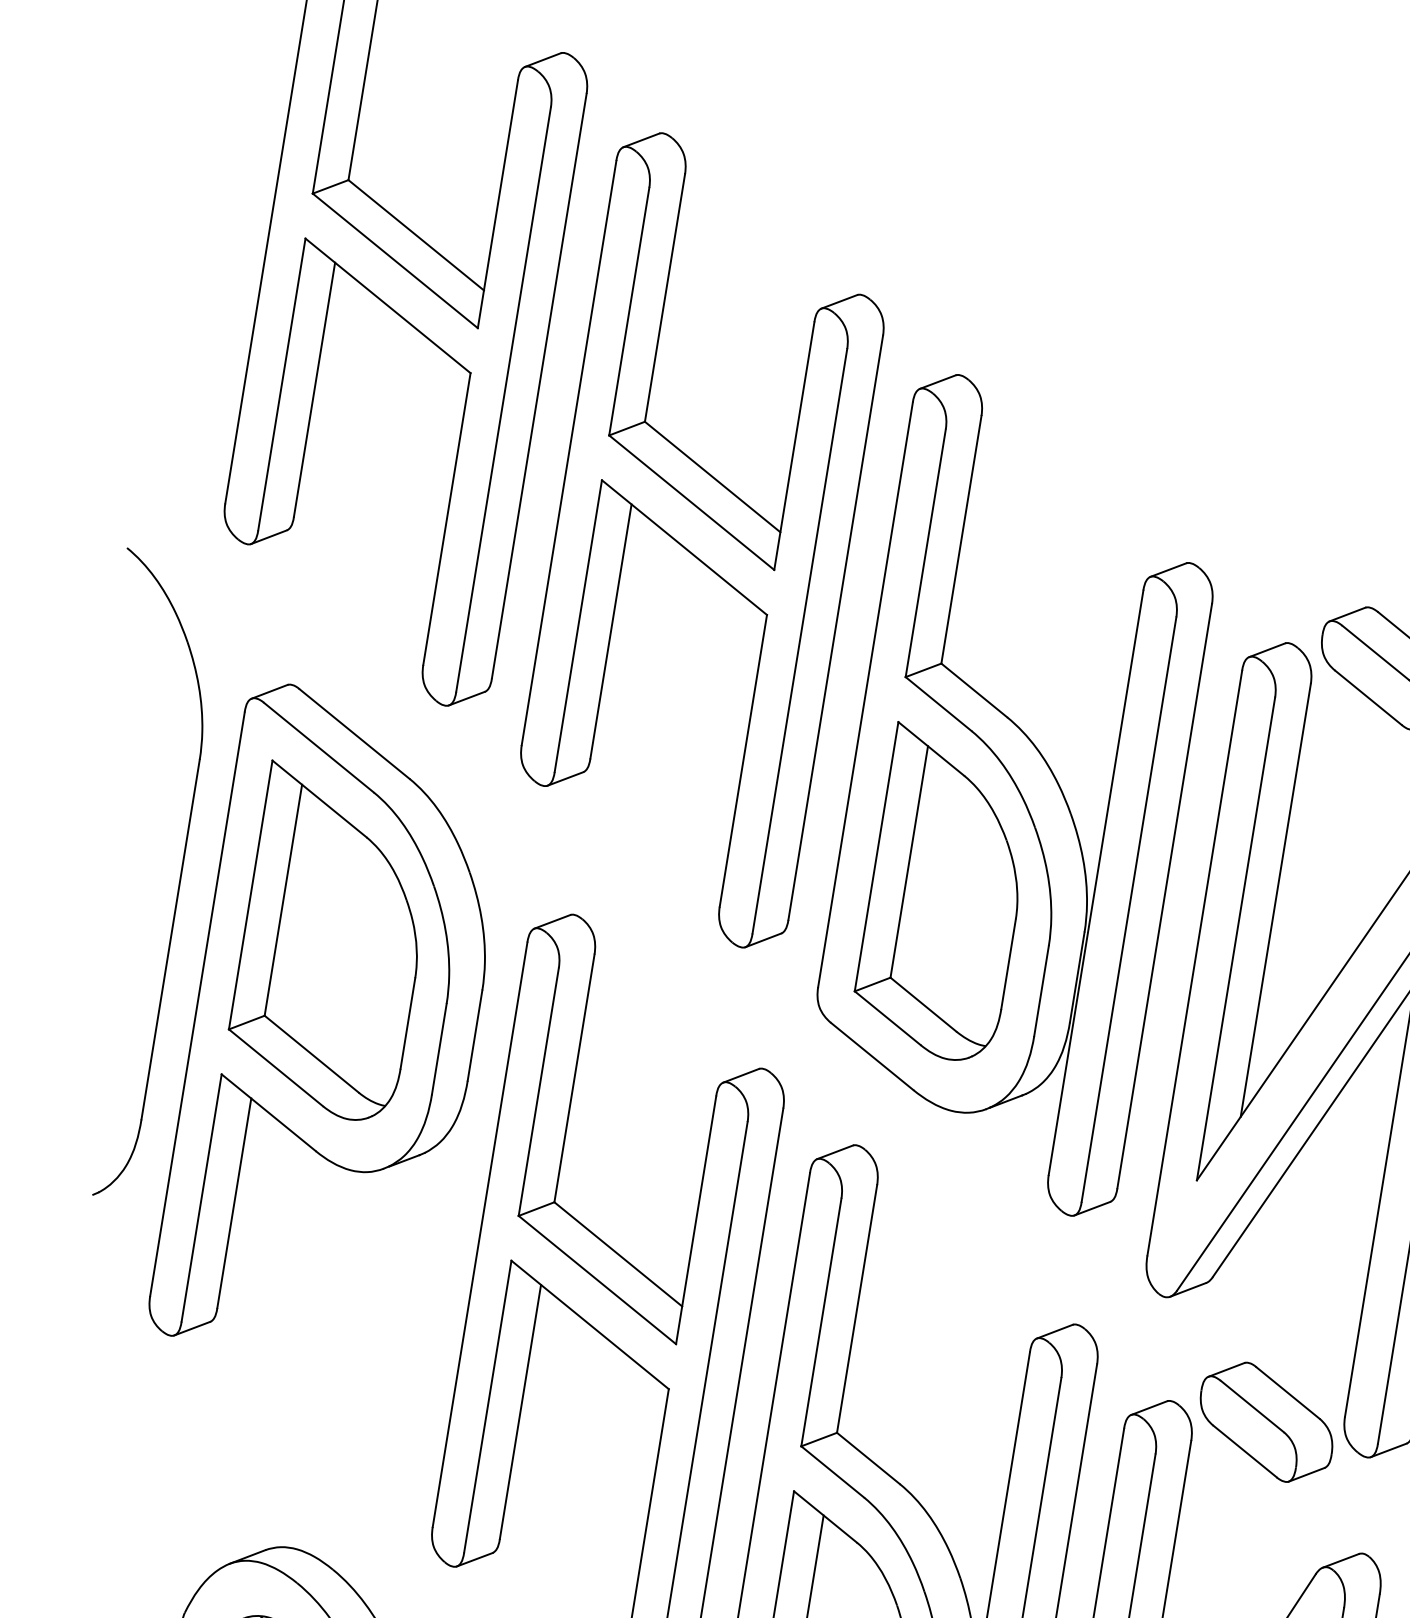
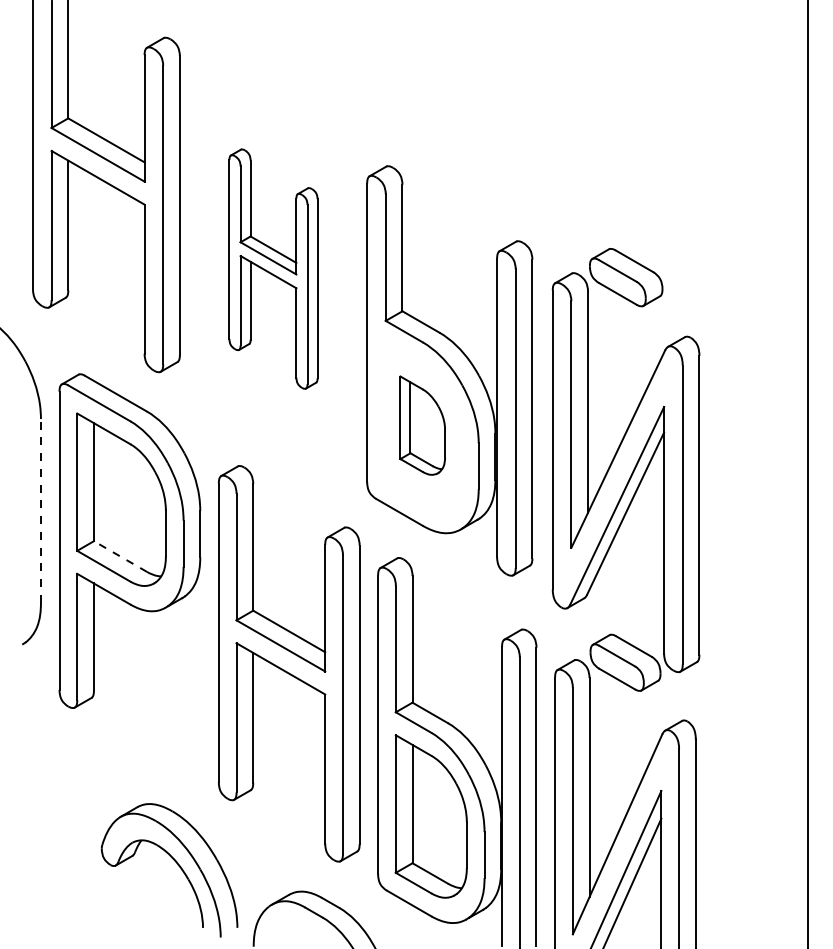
part: (702, 538) -> (273, 268), size x0.6
part: (944, 893) -> (422, 425), size x0.6
line: (169, 938) -> (40, 510), solid -> dashed
line: (311, 1054) -> (120, 556), solid -> dashed

